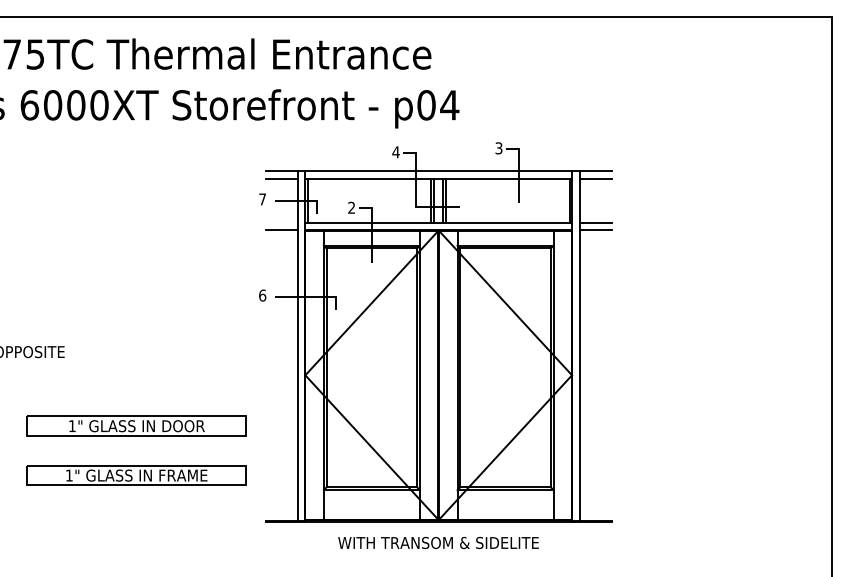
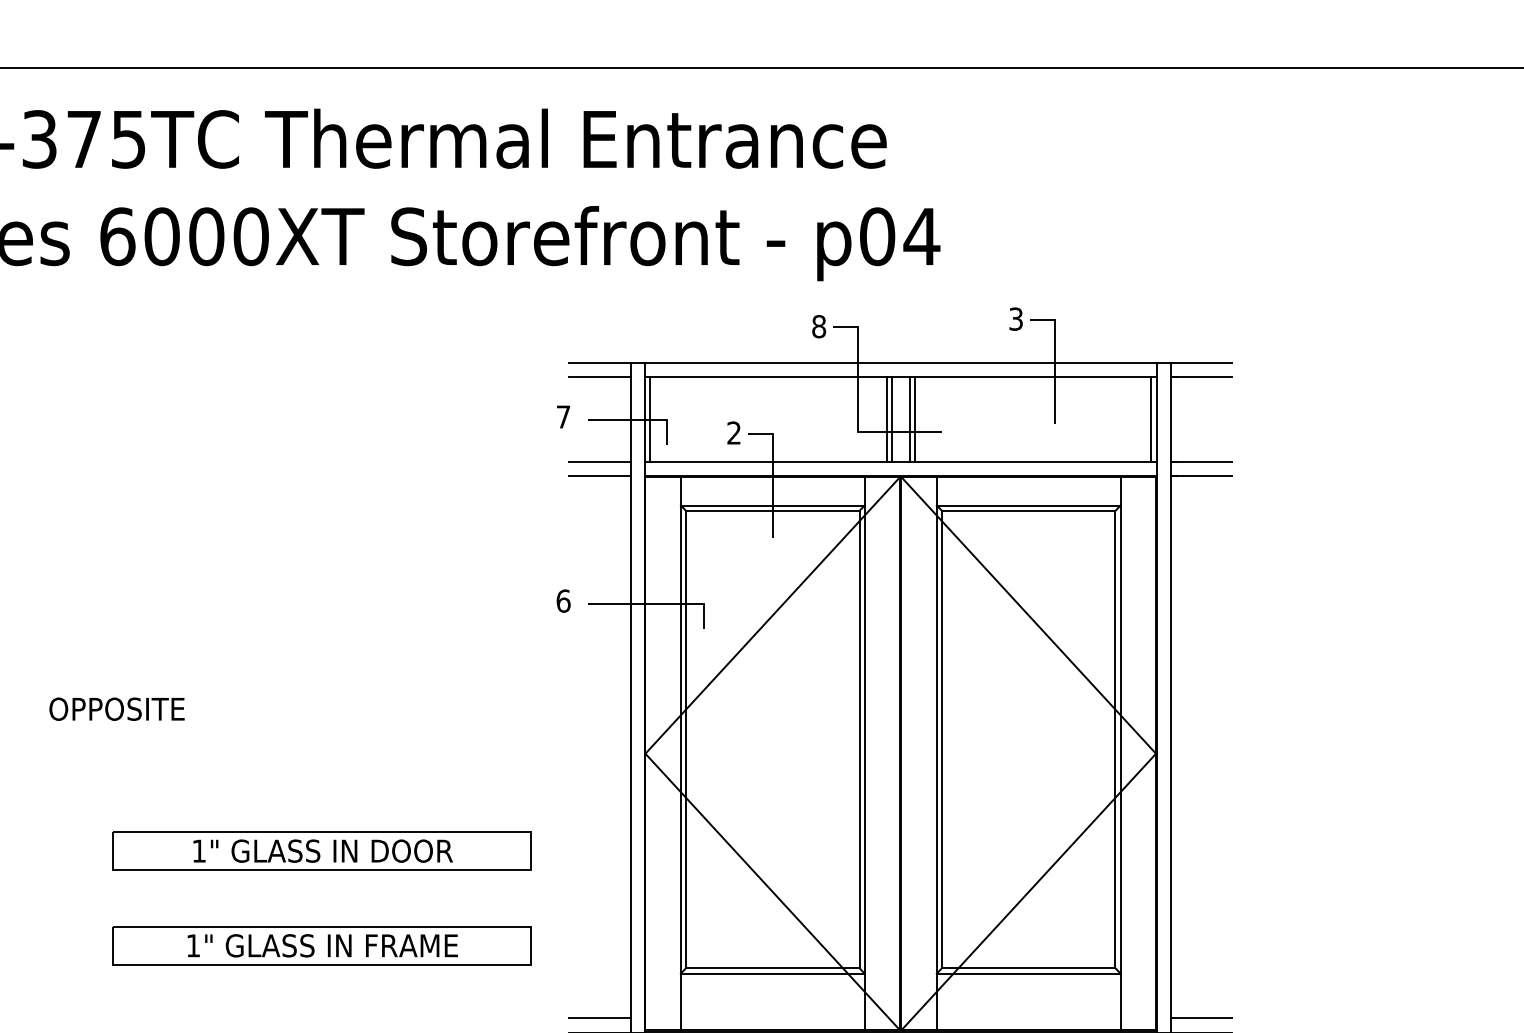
text: (395, 152) -> (817, 327), 4 -> 8
line: (281, 223) -> (599, 463), added
line: (281, 513) -> (599, 1018), added
line: (595, 513) -> (1200, 1018), added

